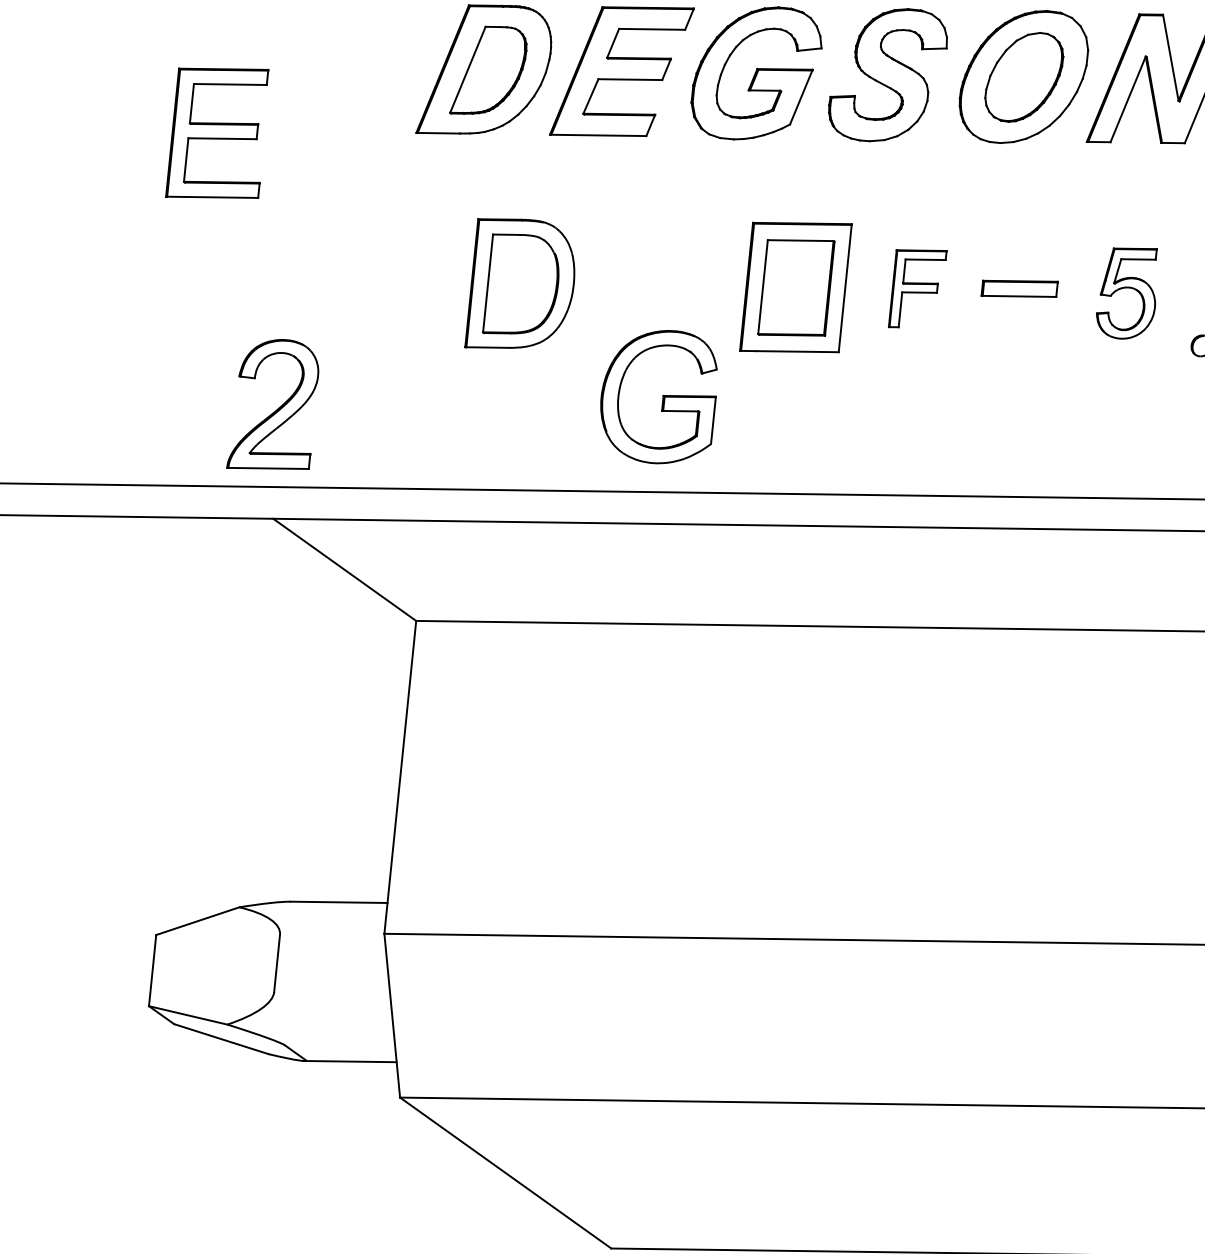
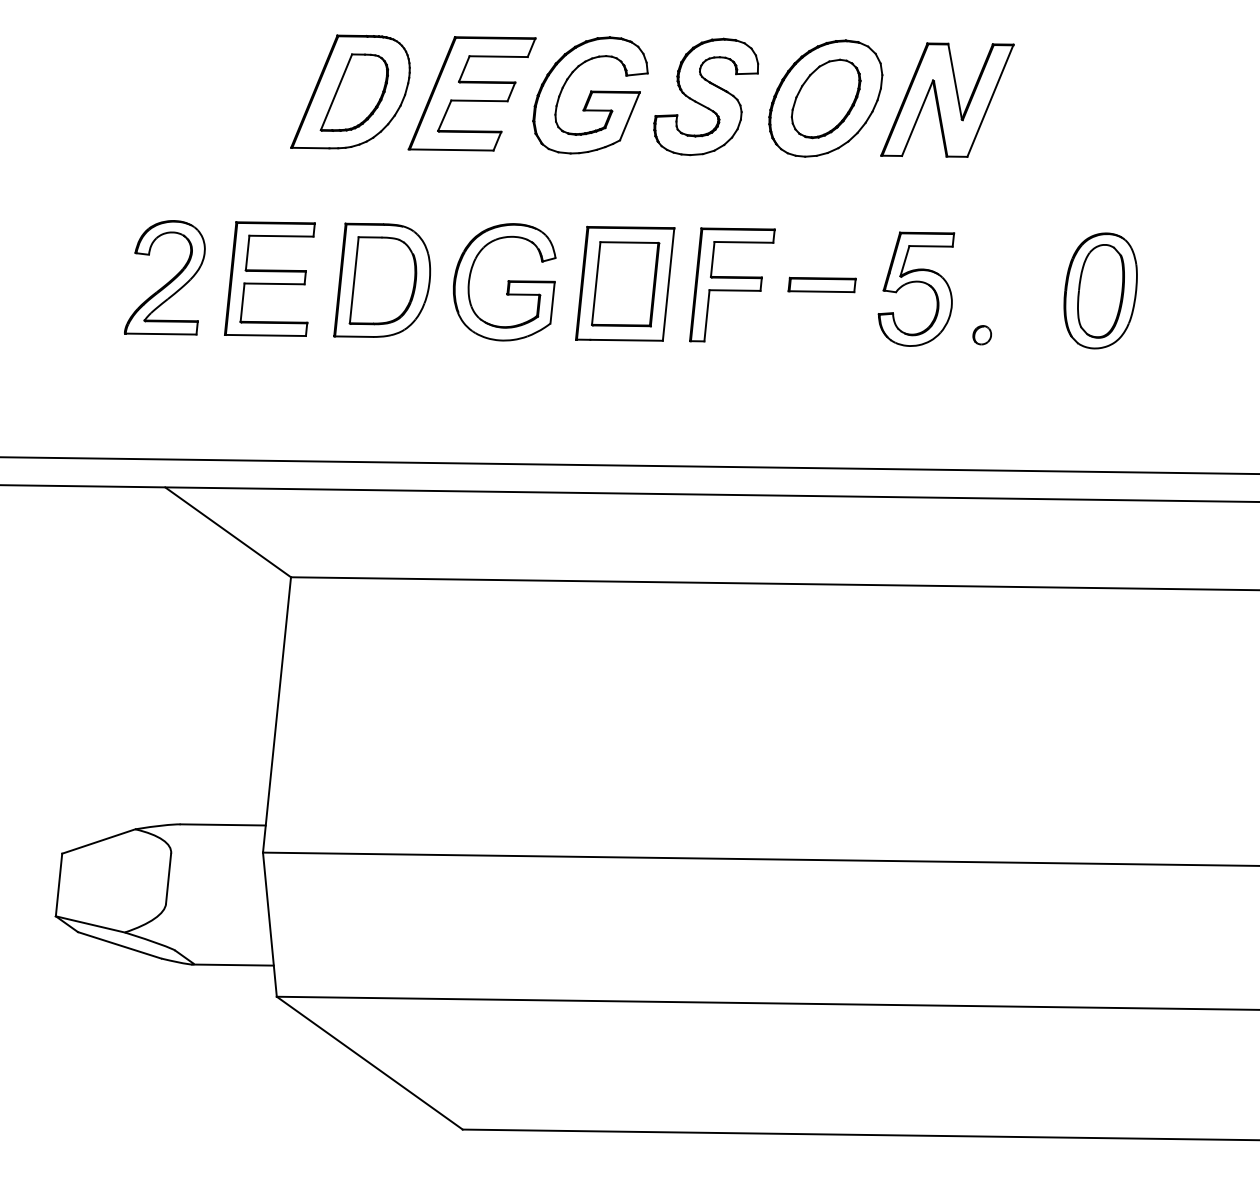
part: (216, 132) -> (269, 278), moved
part: (917, 288) -> (732, 284), size x1.67
part: (1126, 292) -> (916, 288), size x1.43
part: (658, 397) -> (504, 282), moved
part: (272, 404) -> (164, 277), moved

